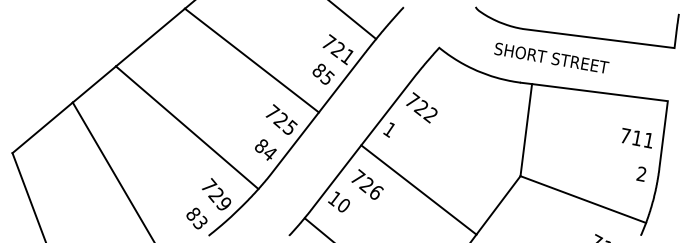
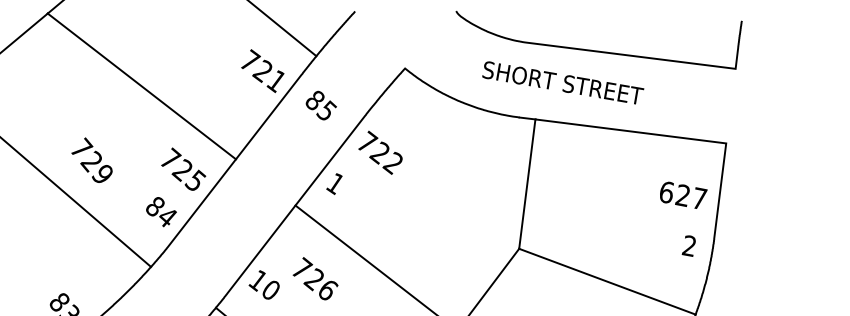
text: (323, 73) -> (321, 104), moved
text: (637, 137) -> (683, 194), 711 -> 627
text: (367, 184) -> (315, 278), moved
text: (216, 194) -> (92, 160), moved

